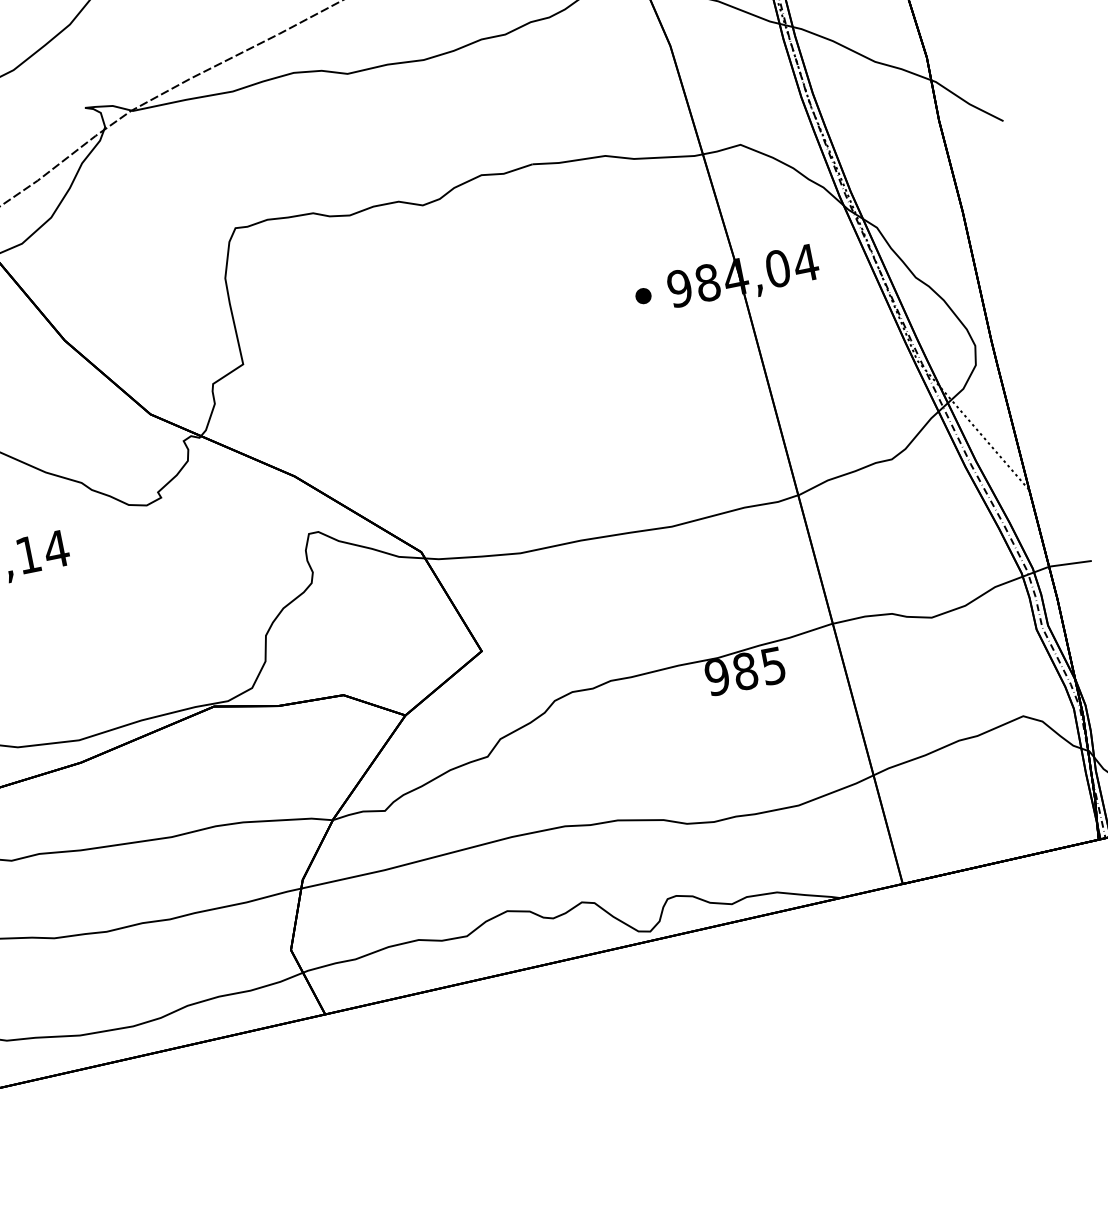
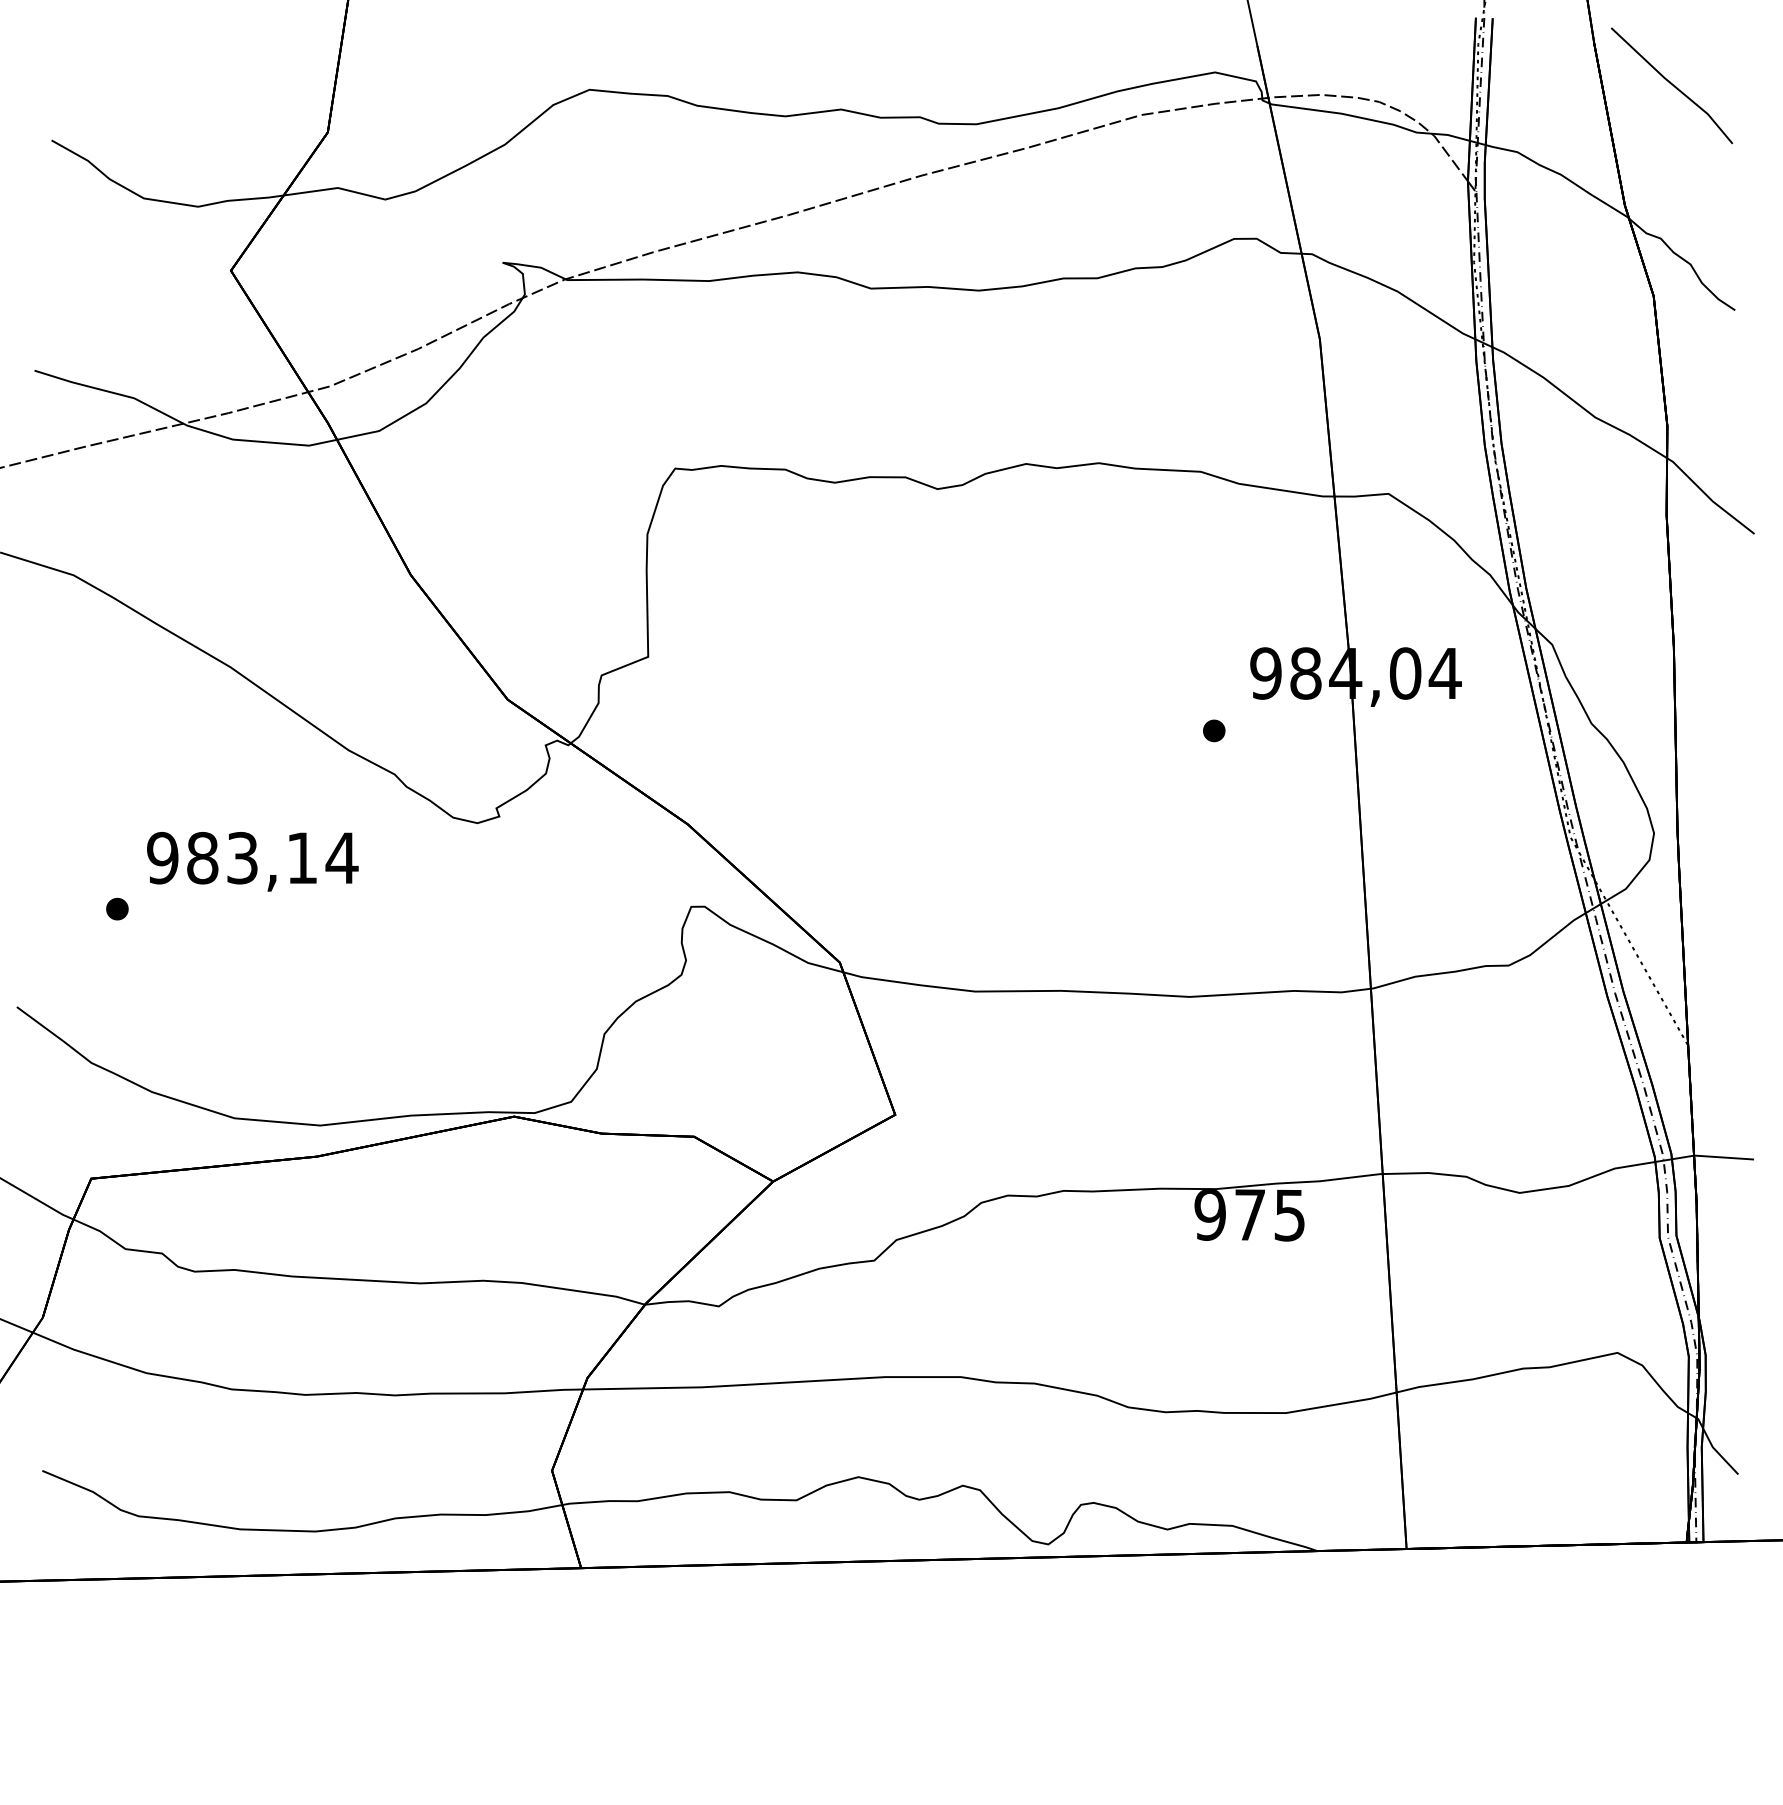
part: (643, 295) -> (1214, 730), moved
text: (744, 671) -> (1249, 1214), 985 -> 975

